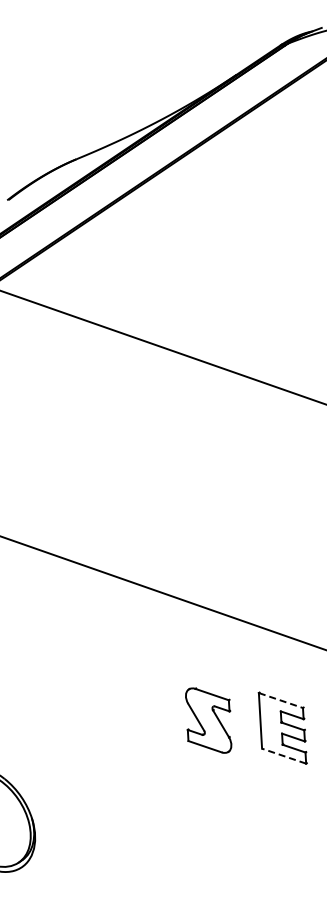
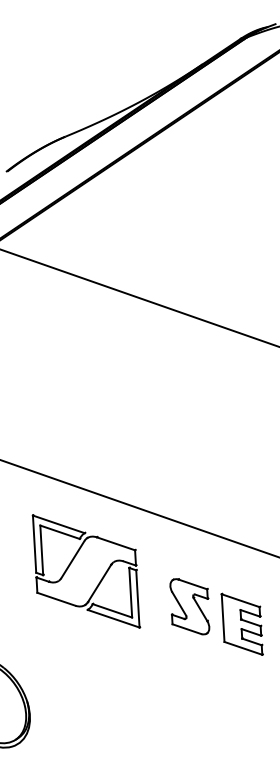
part: (100, 665) -> (85, 570), added
line: (281, 700) -> (241, 600), dashed -> solid
part: (208, 720) -> (189, 606), moved
line: (283, 756) -> (242, 648), dashed -> solid

